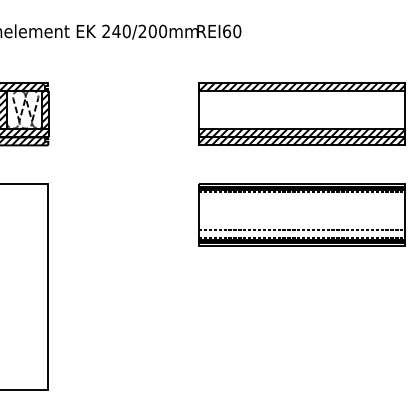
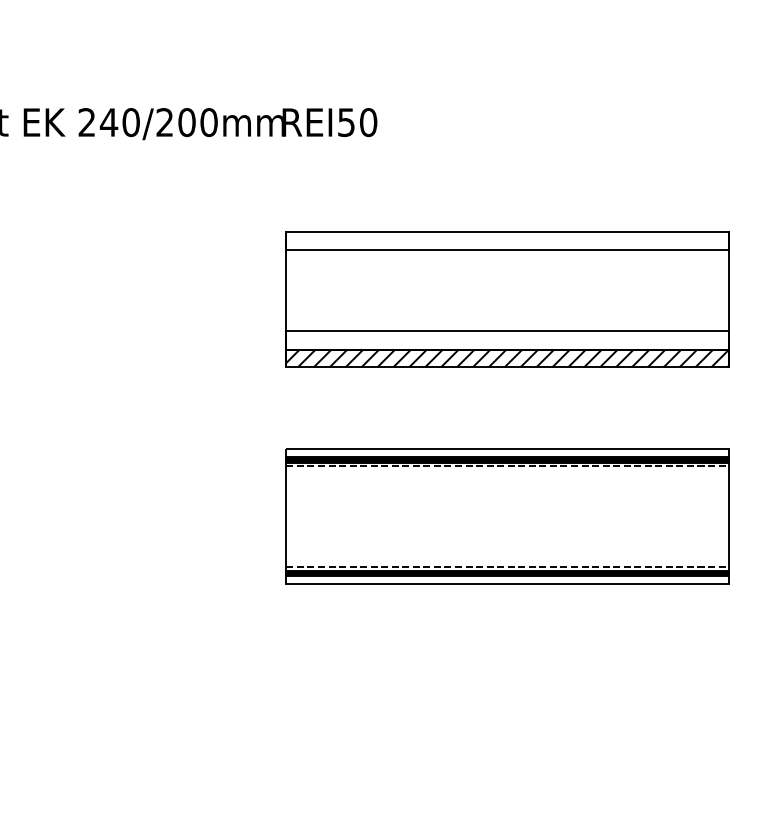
text: (227, 31) -> (347, 122), REI60 -> REI50
hatch: (302, 86) -> (508, 240), removed
hatch: (302, 132) -> (508, 339), removed
line: (302, 229) -> (508, 548), removed

